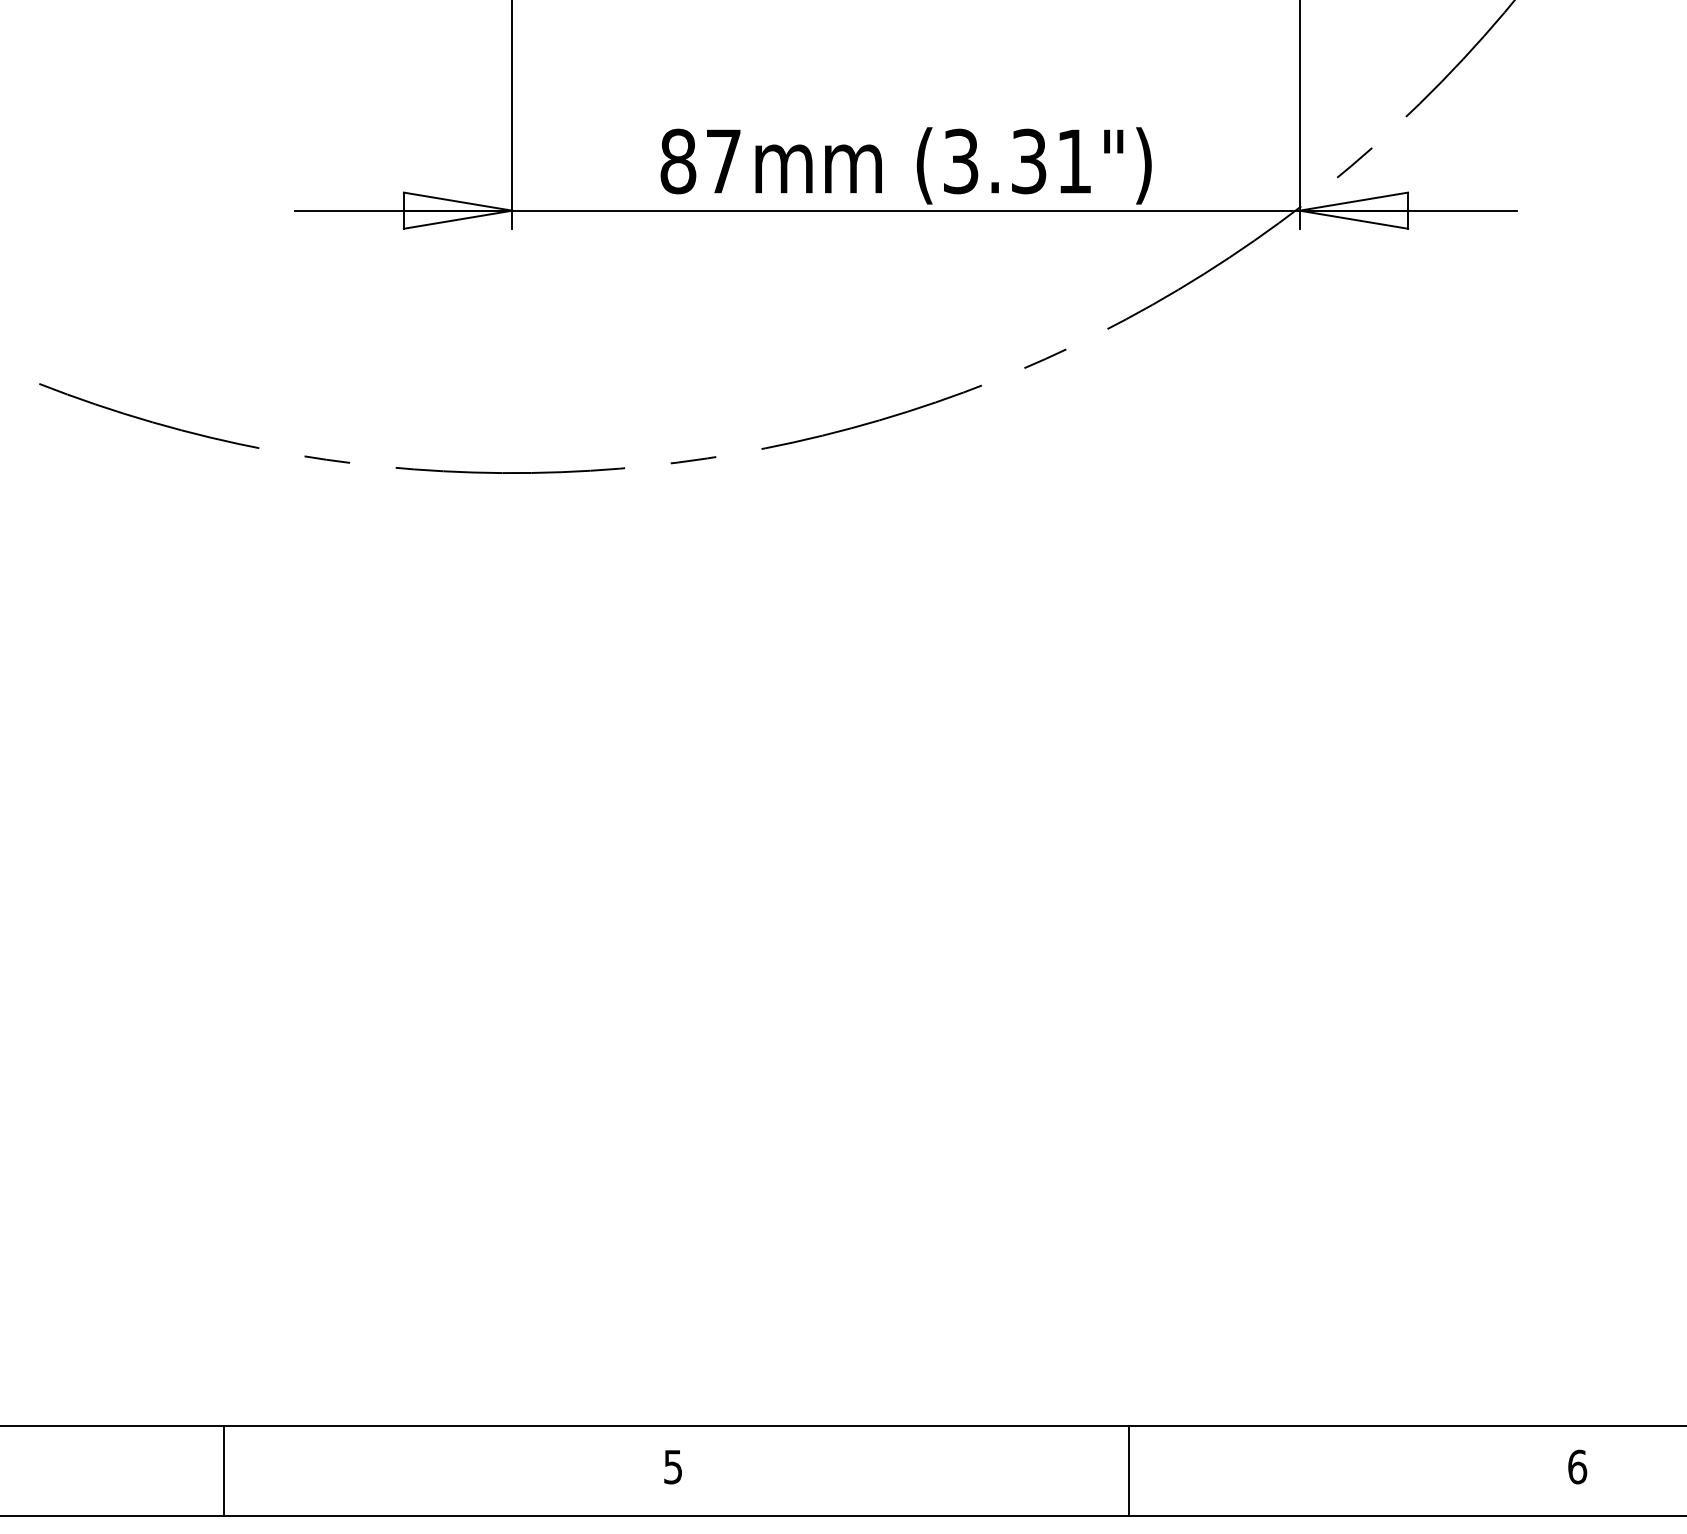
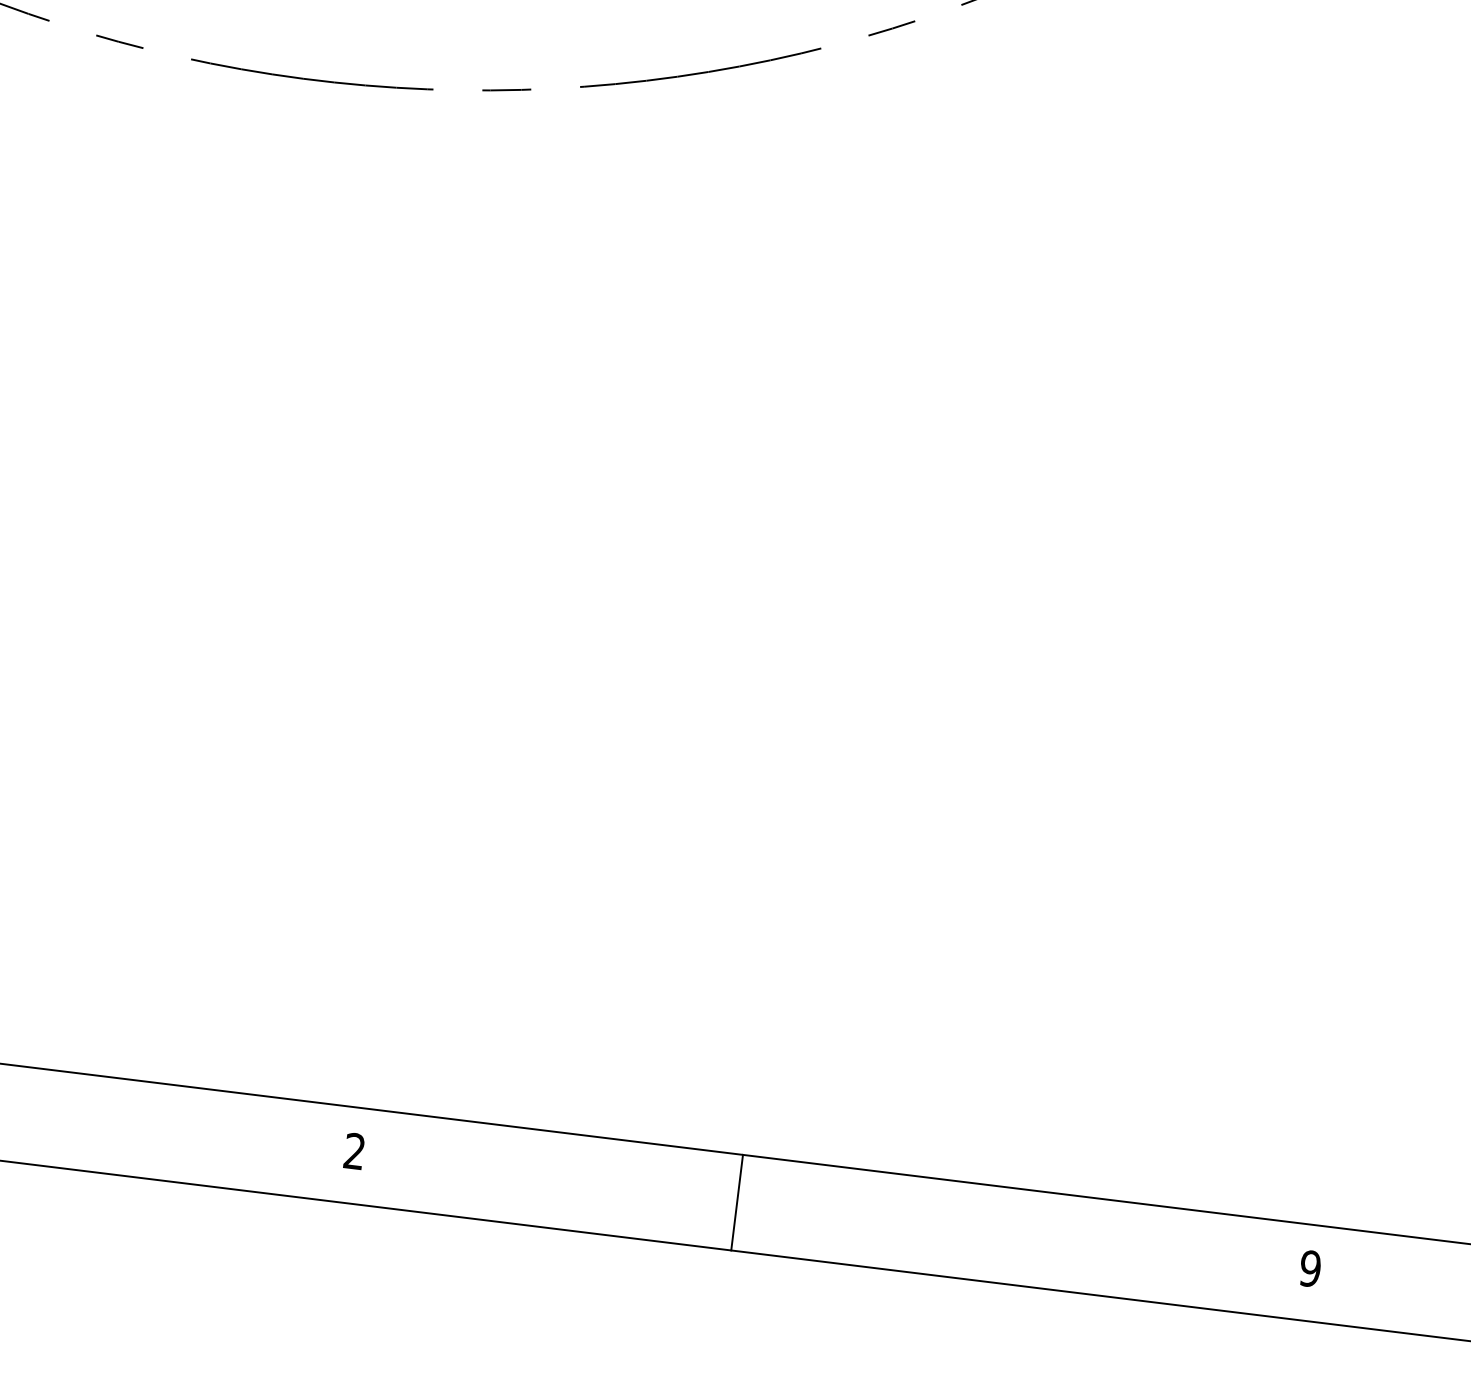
text: (672, 1466) -> (354, 1150), 5 -> 2
text: (1577, 1466) -> (1310, 1268), 6 -> 9
line: (1128, 1470) -> (737, 1202), moved

